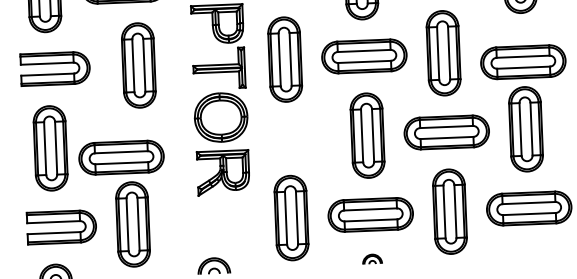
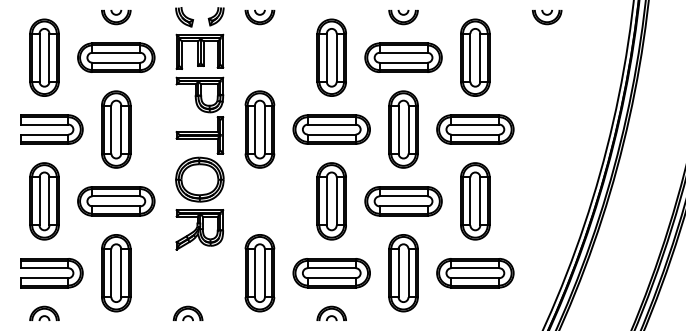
part: (523, 62) -> (475, 129), moved
part: (139, 65) -> (116, 129), moved
part: (121, 157) -> (116, 201), moved
part: (372, 258) -> (331, 312), size x1.67

